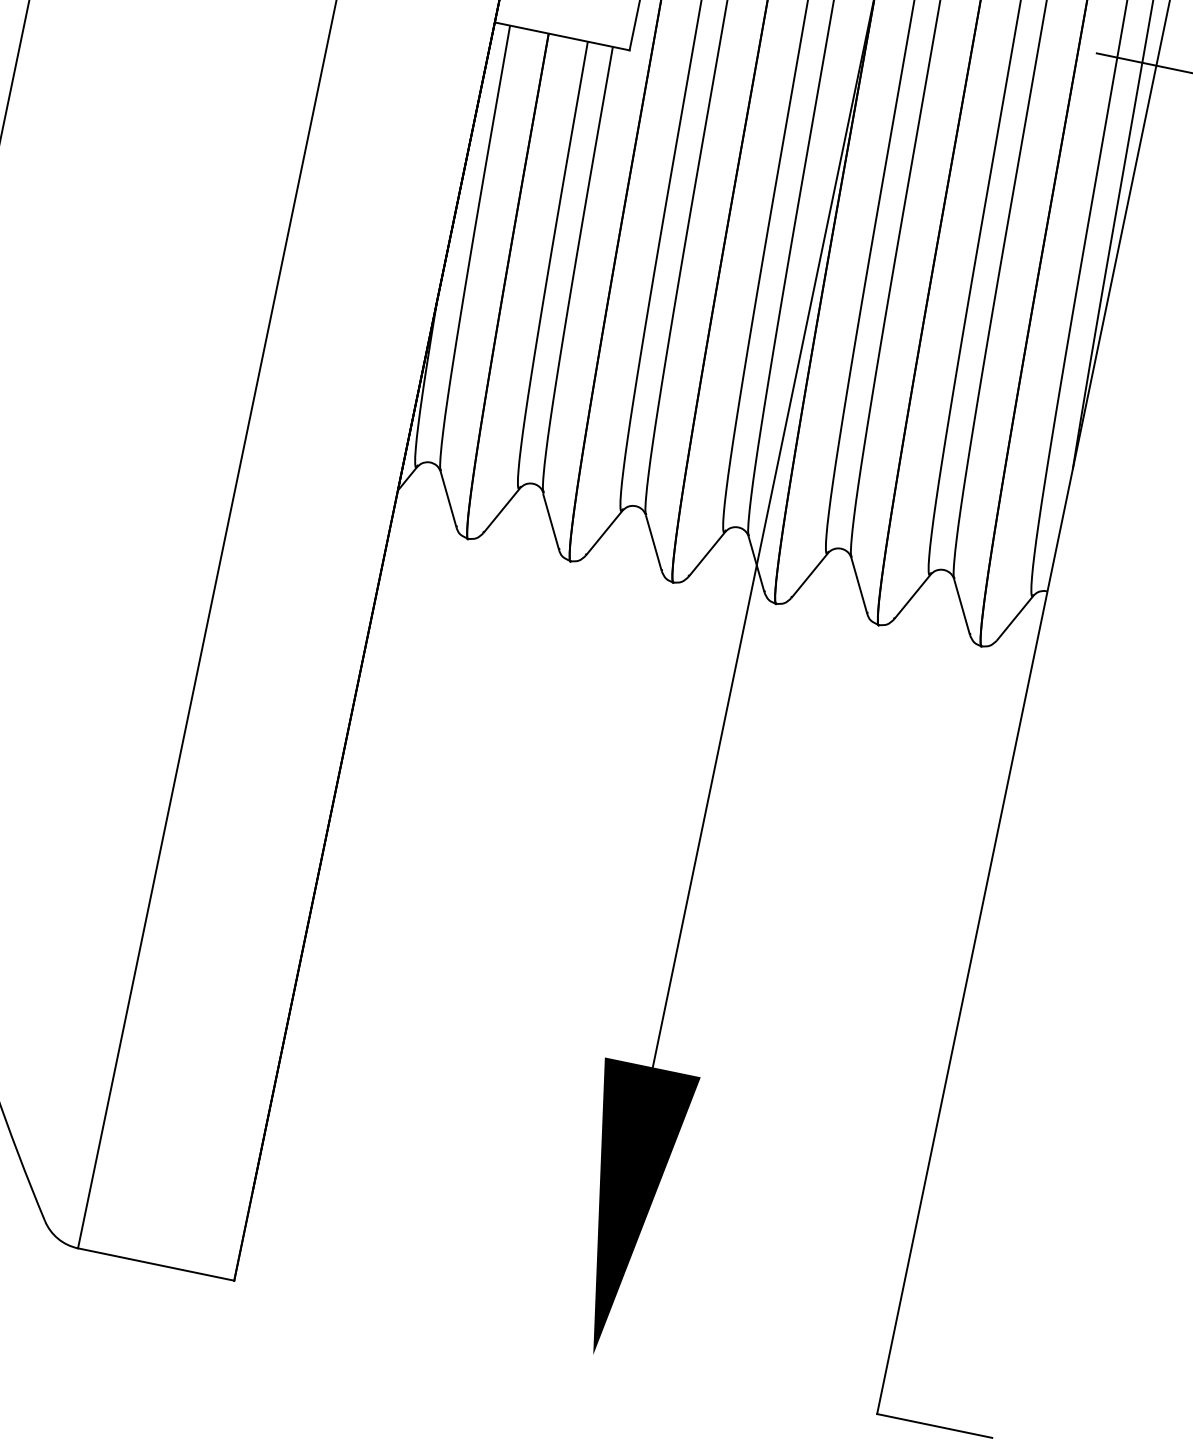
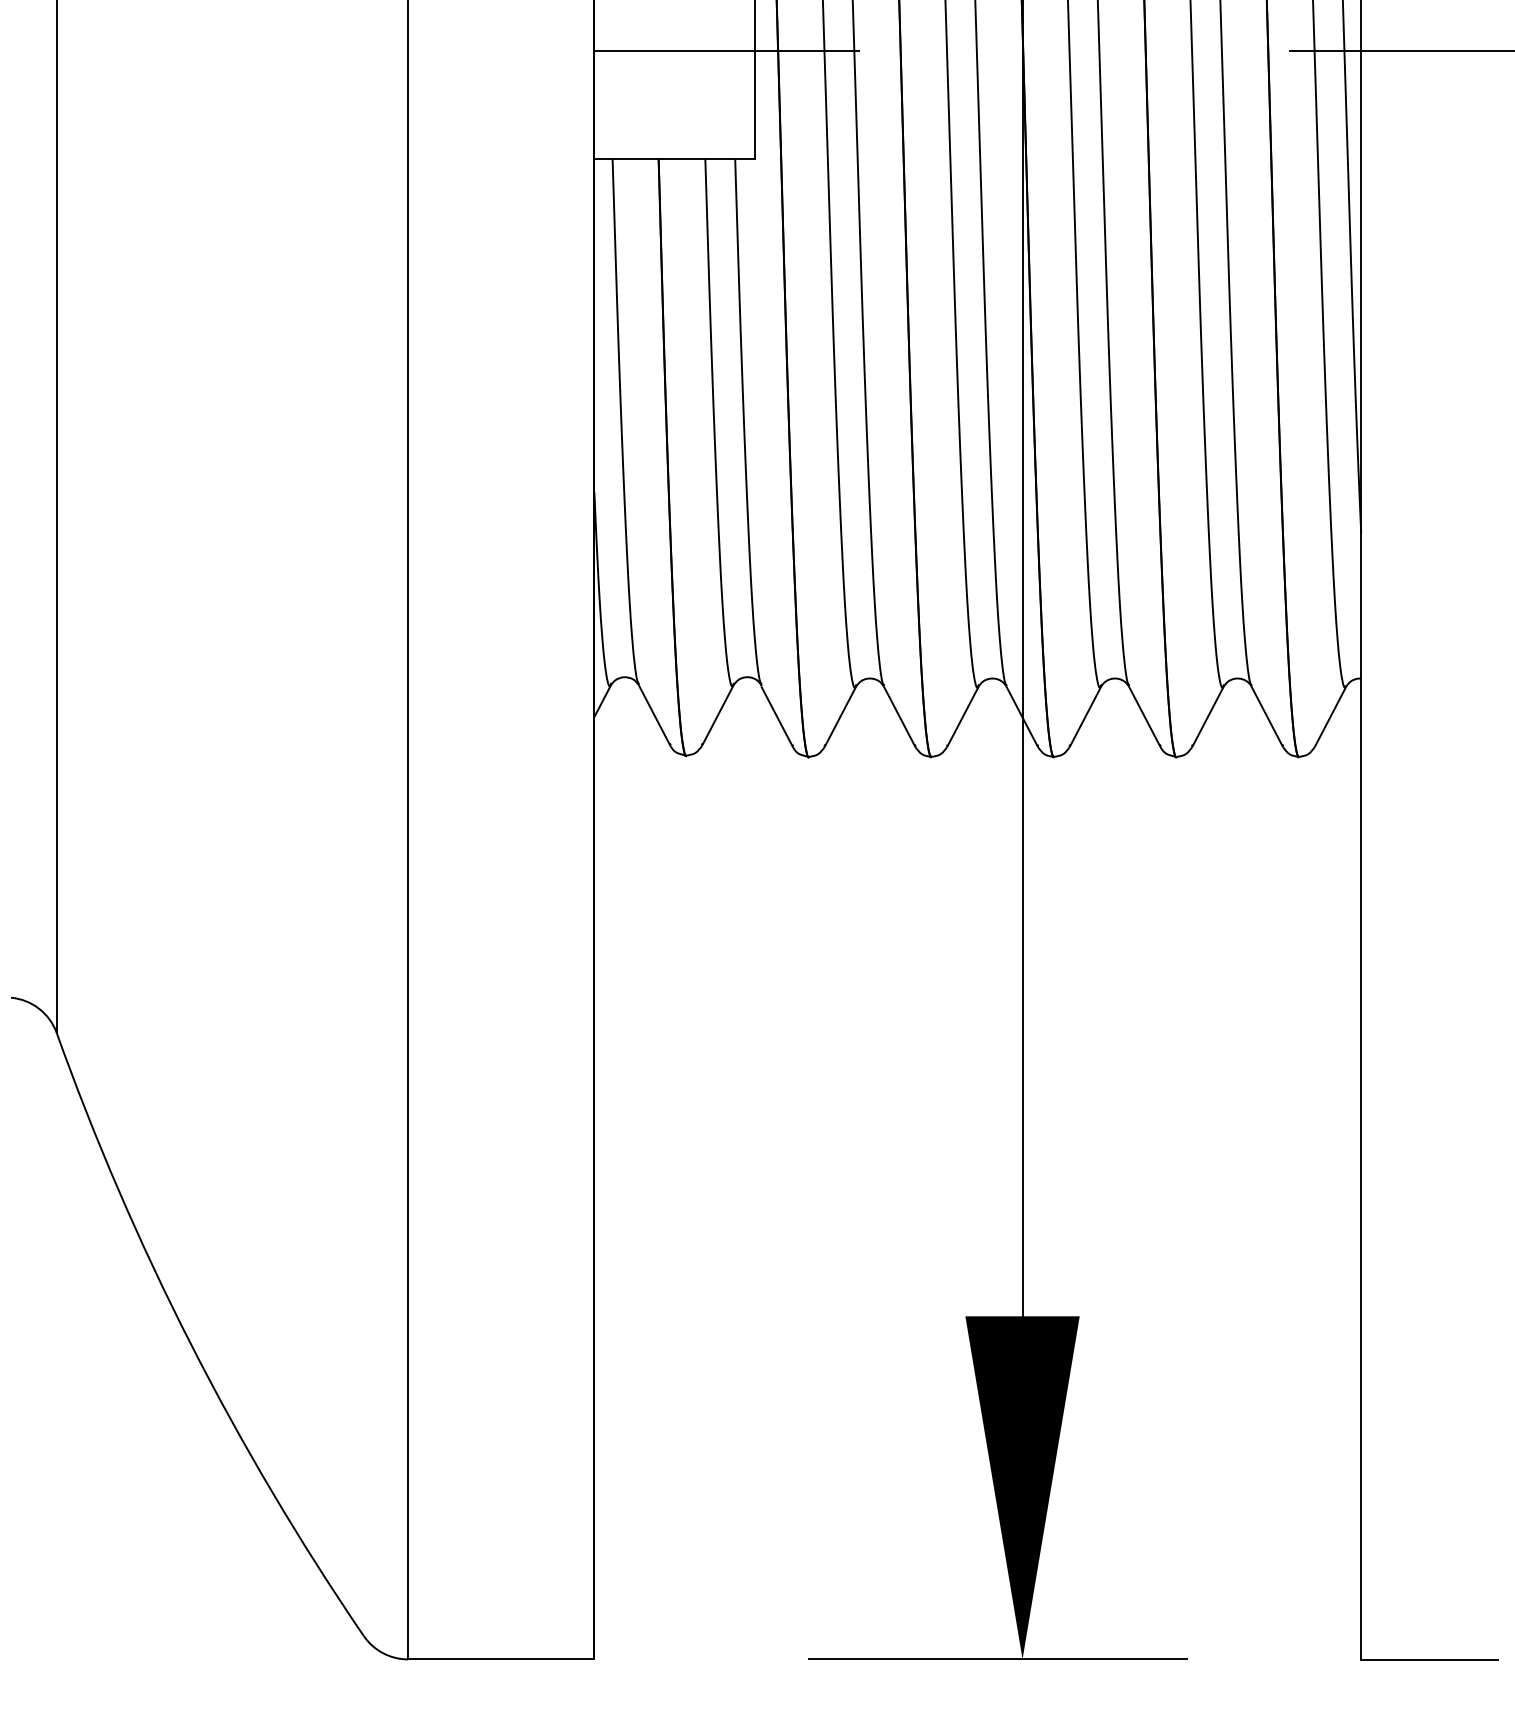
line: (572, 1350) -> (997, 1659), added

